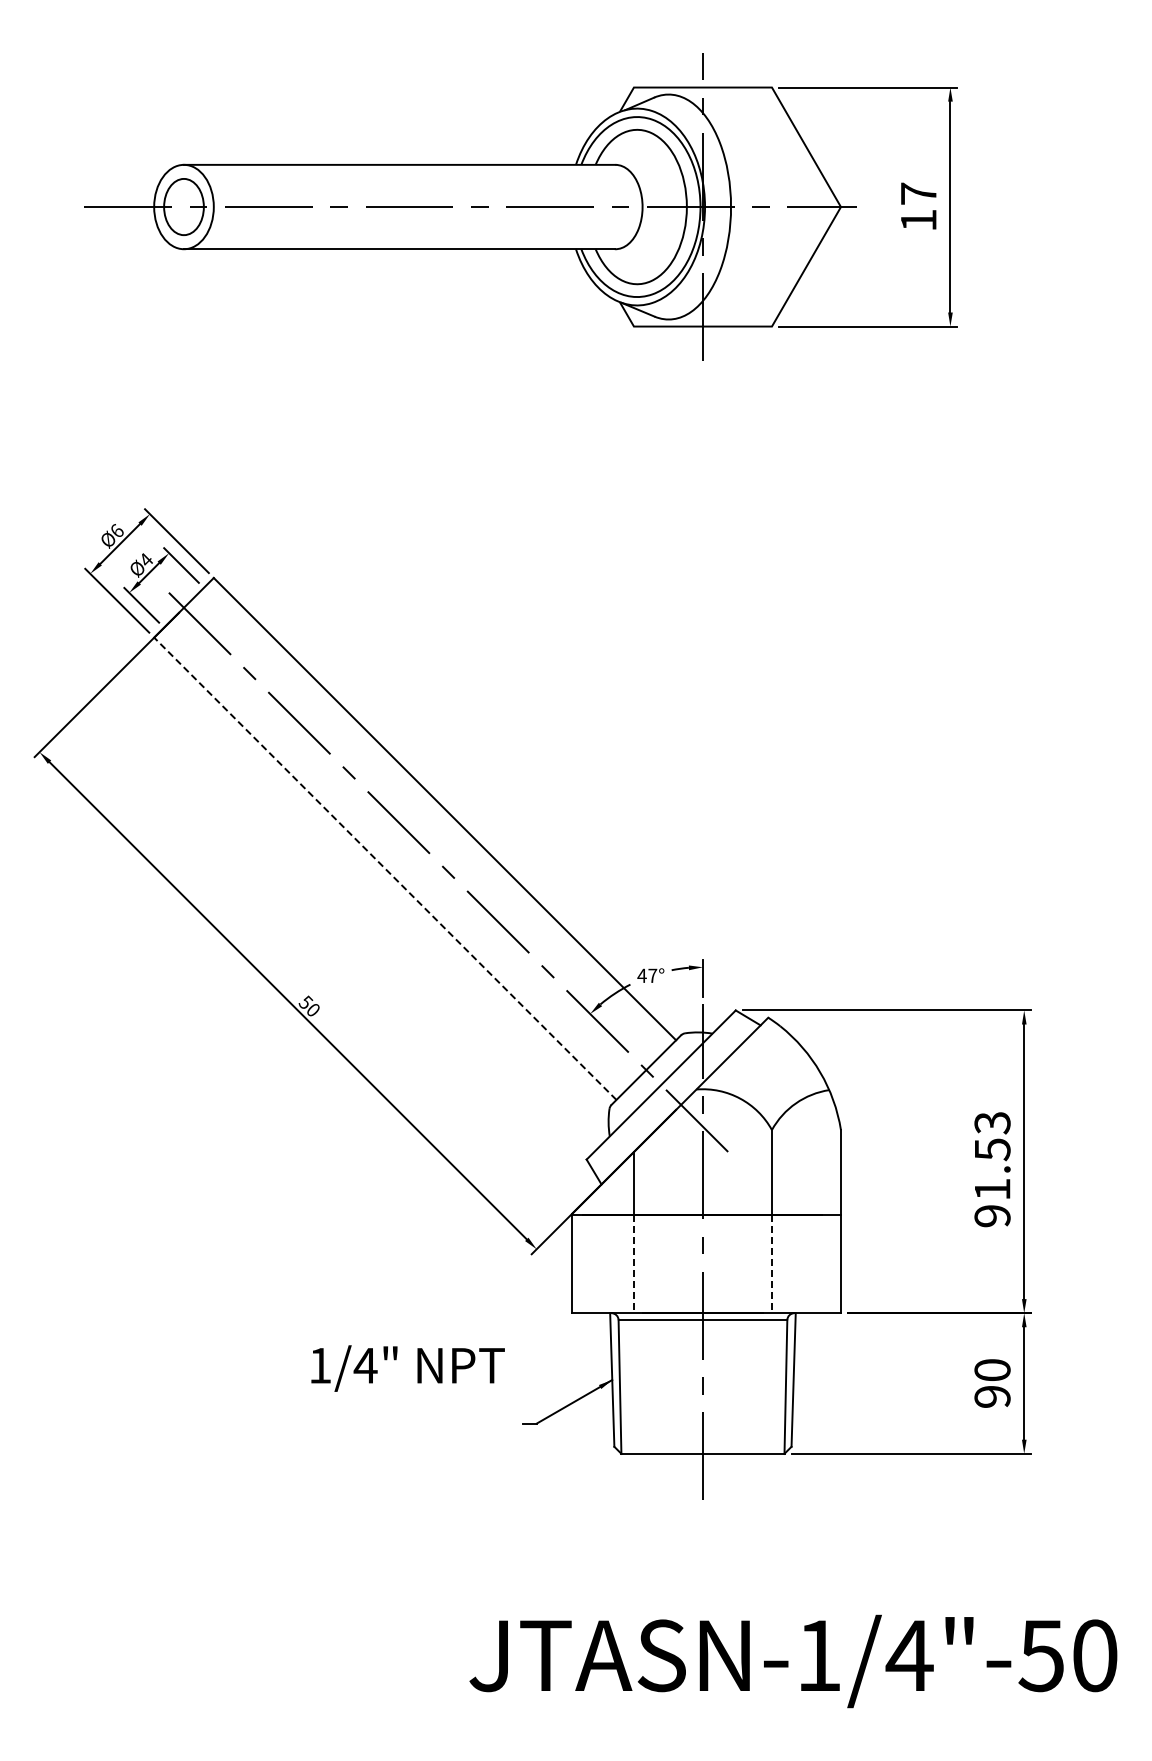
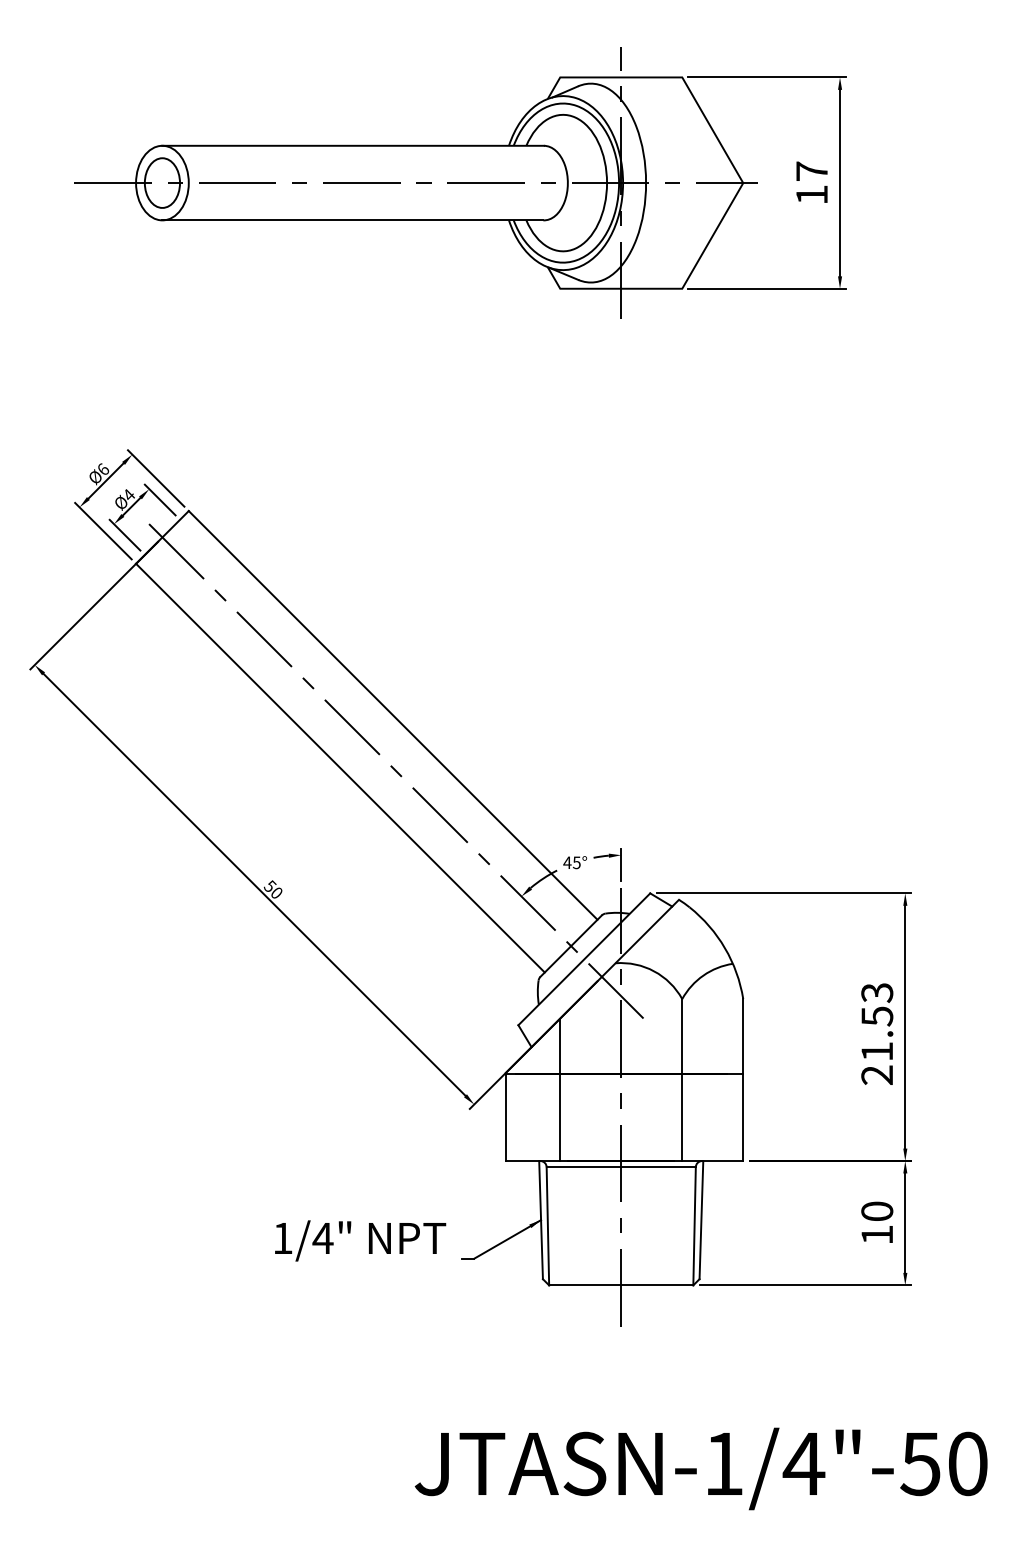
line: (385, 868) -> (340, 767), dashed -> solid
text: (652, 975) -> (576, 862), 47° -> 45°
text: (992, 1216) -> (877, 1075), 91.53 -> 21.53
line: (633, 1264) -> (559, 1117), dashed -> solid
line: (771, 1264) -> (681, 1117), dashed -> solid
text: (407, 1368) -> (360, 1240), moved
text: (992, 1396) -> (877, 1234), 90 -> 10

